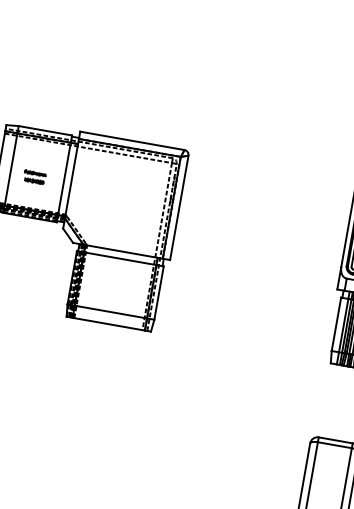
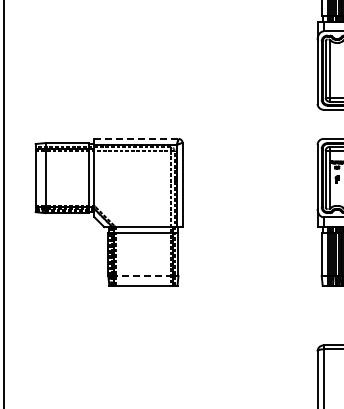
line: (133, 140) -> (137, 138), solid -> dashed
part: (35, 178) -> (65, 181), removed
line: (109, 312) -> (142, 276), solid -> dashed

